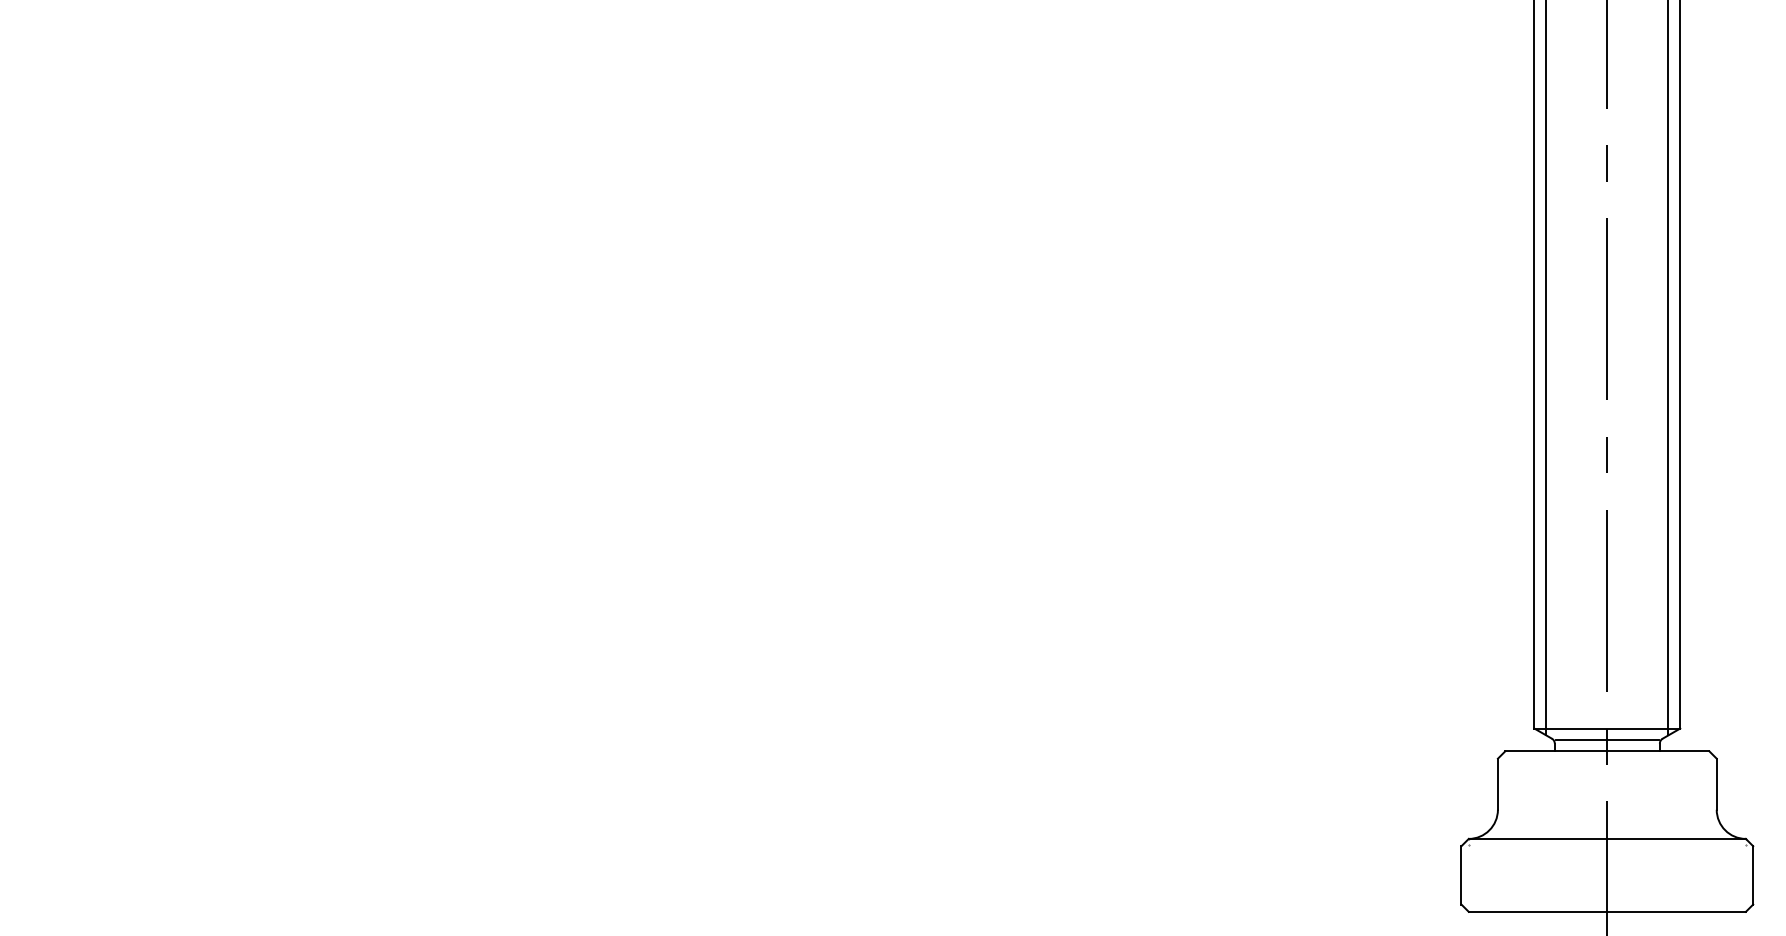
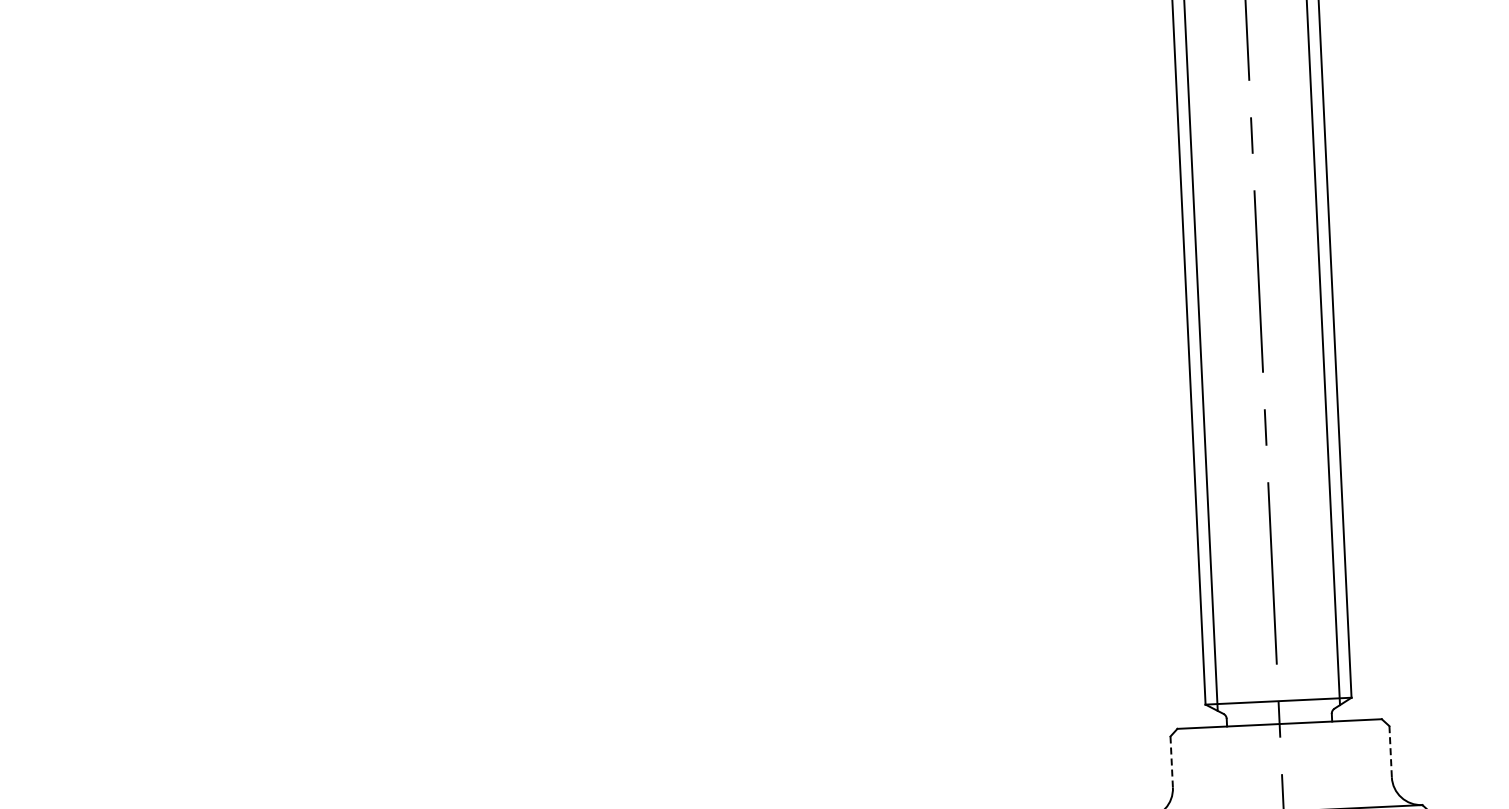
line: (1607, 740) -> (1279, 713), removed
line: (1497, 784) -> (1171, 762), solid -> dashed
line: (1716, 784) -> (1390, 752), solid -> dashed

